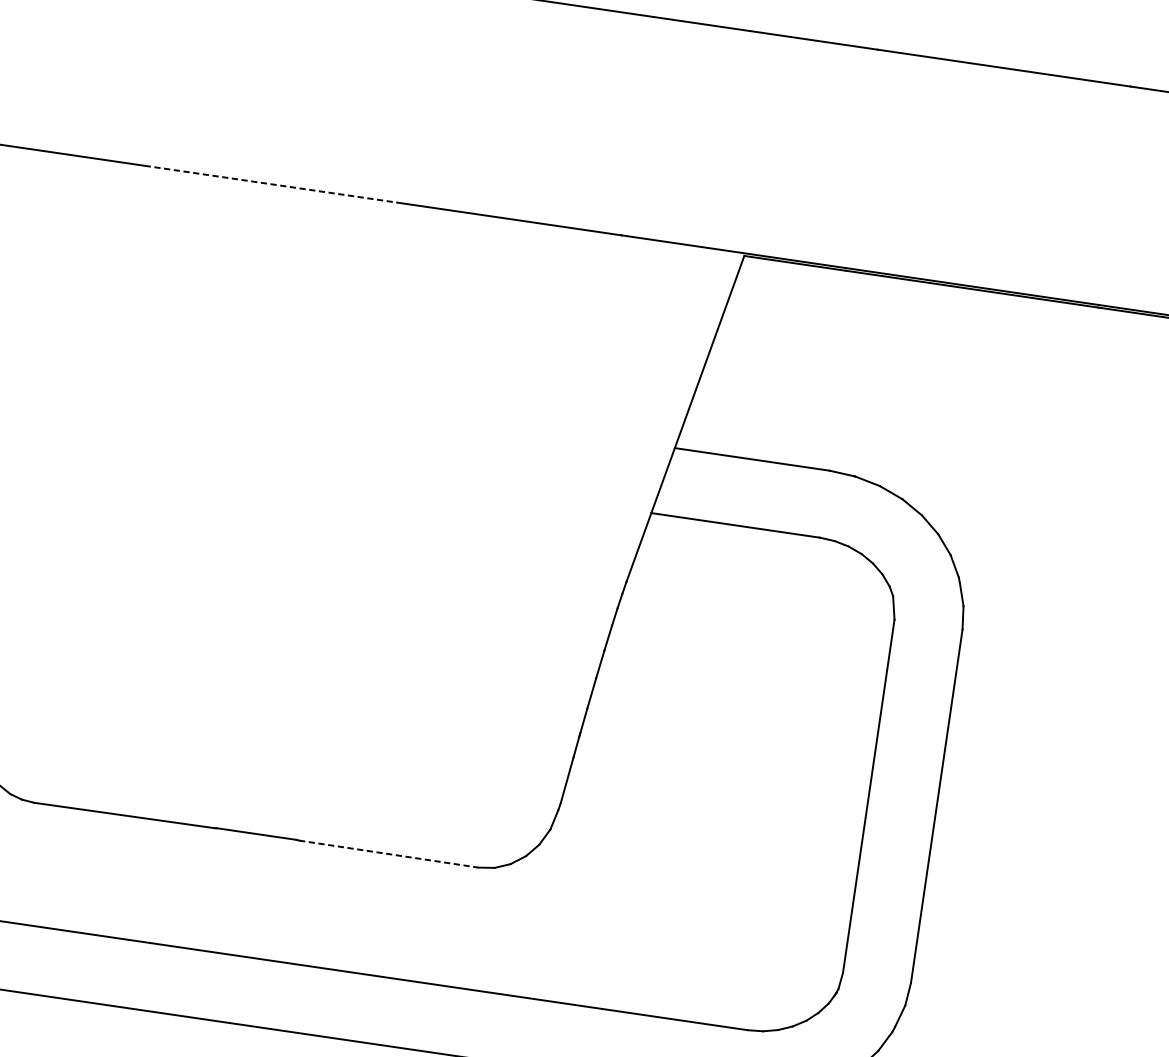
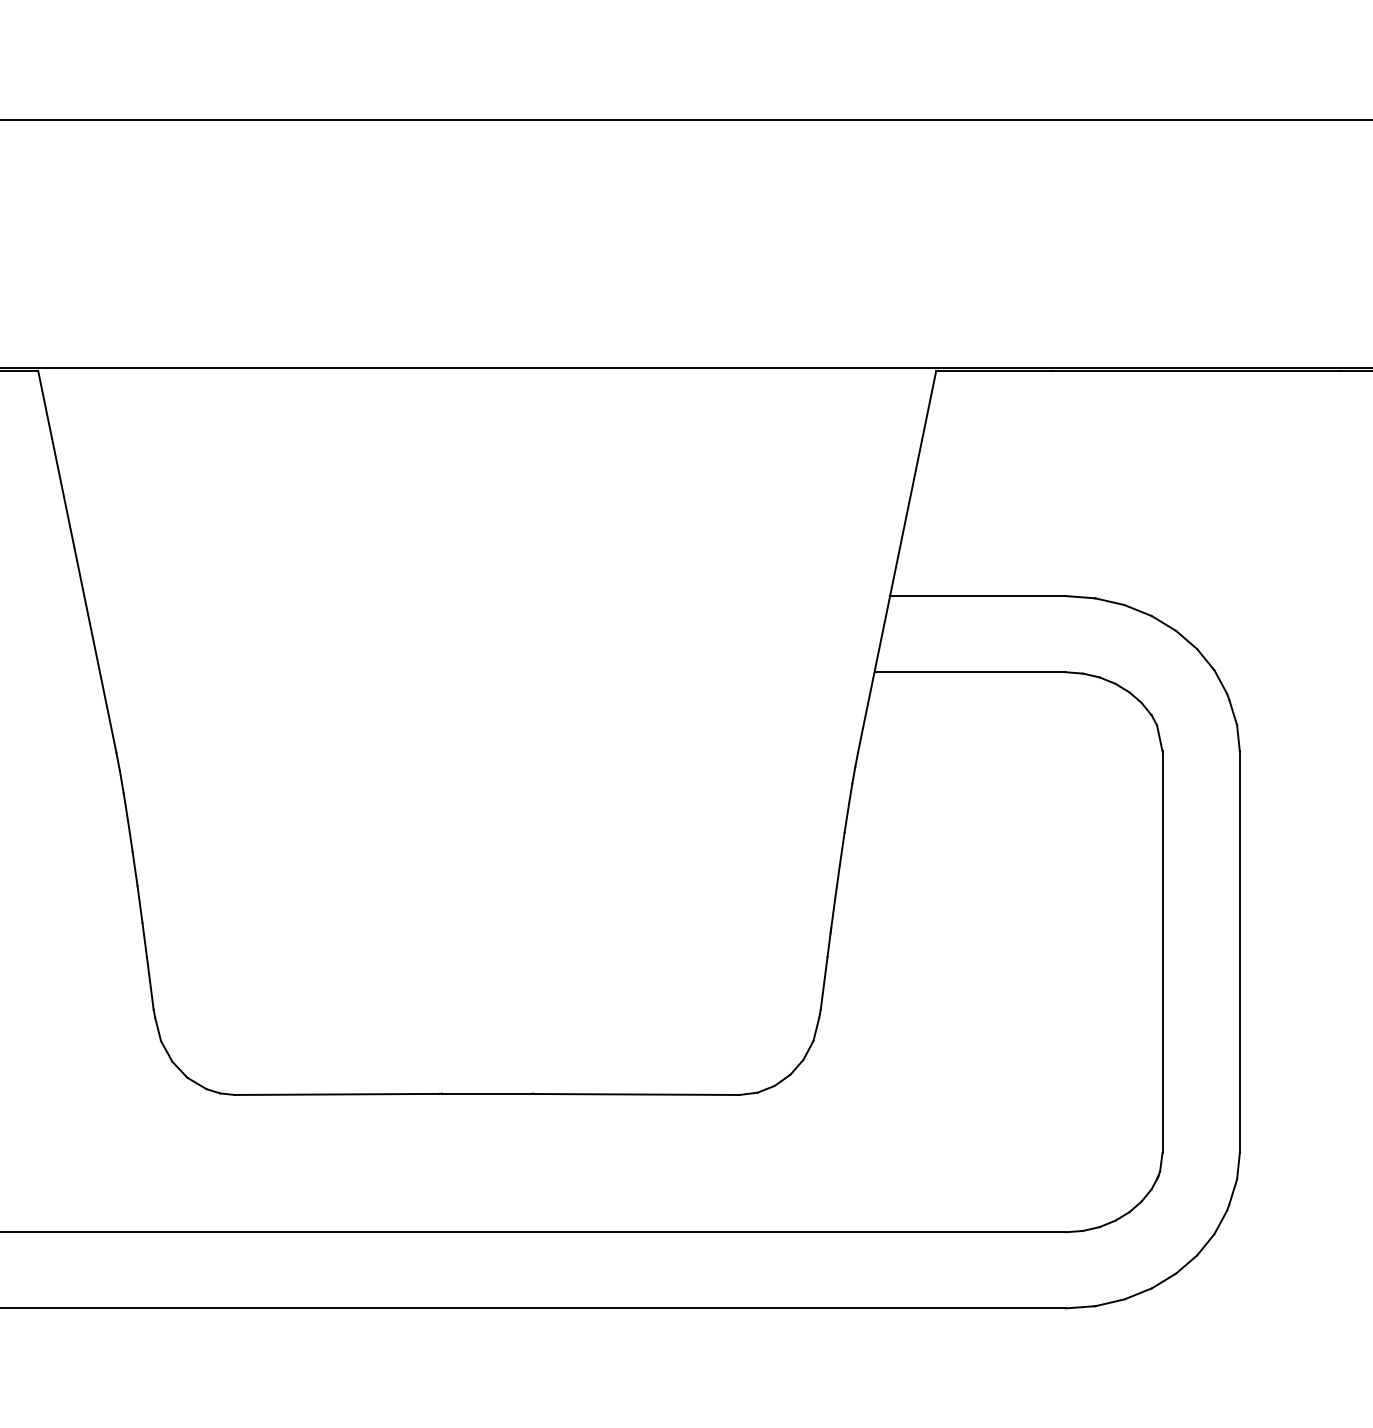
line: (270, 183) -> (397, 367), dashed -> solid
line: (389, 854) -> (638, 1094), dashed -> solid

